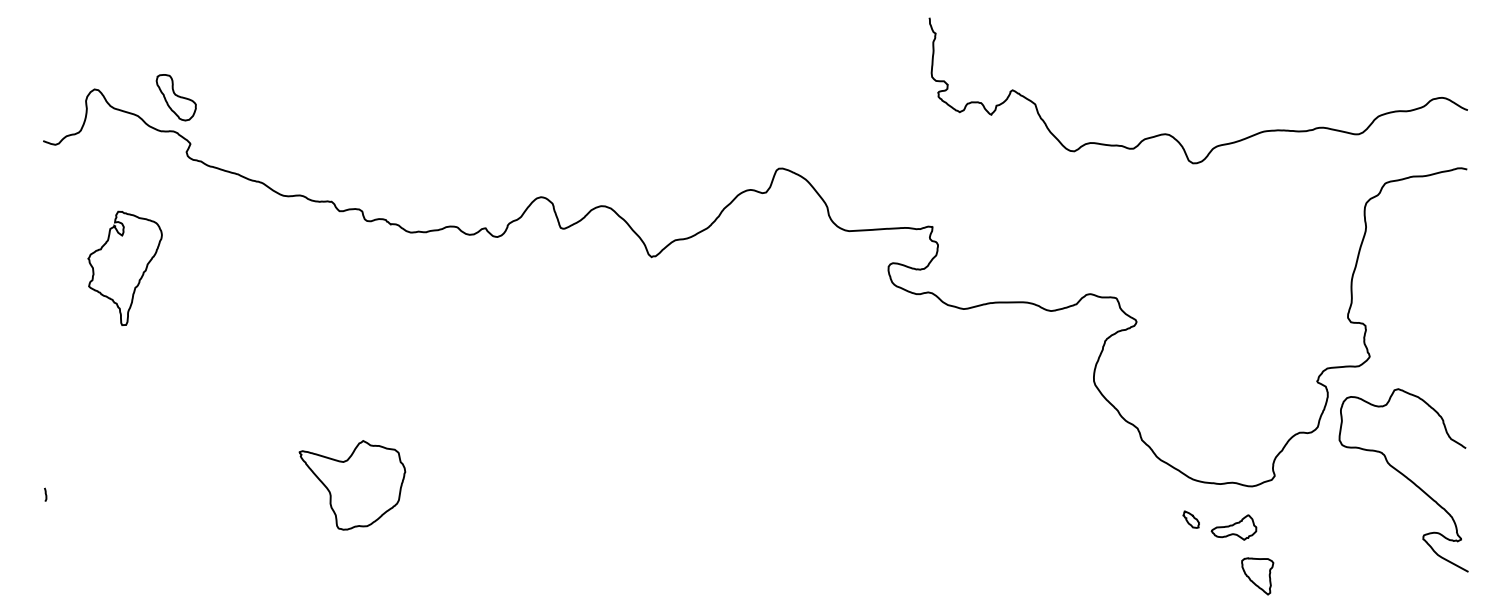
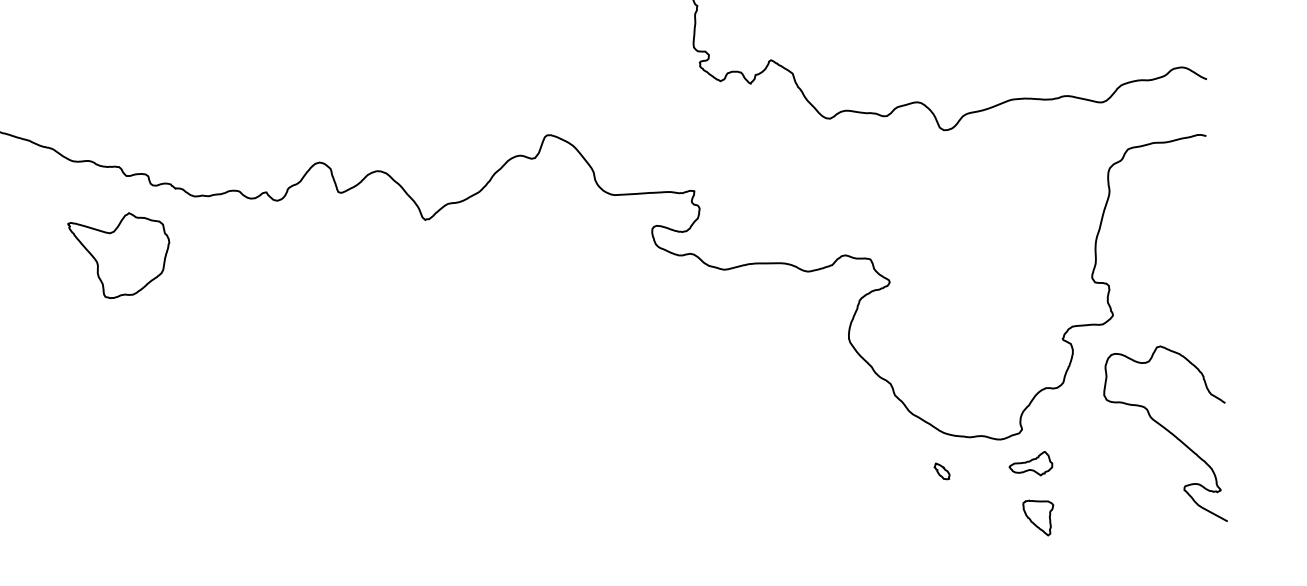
curve: (1404, 477) -> (1166, 431), moved
part: (352, 485) -> (118, 255), moved
part: (1233, 527) -> (1030, 463), moved
part: (1257, 576) -> (1038, 518), moved

